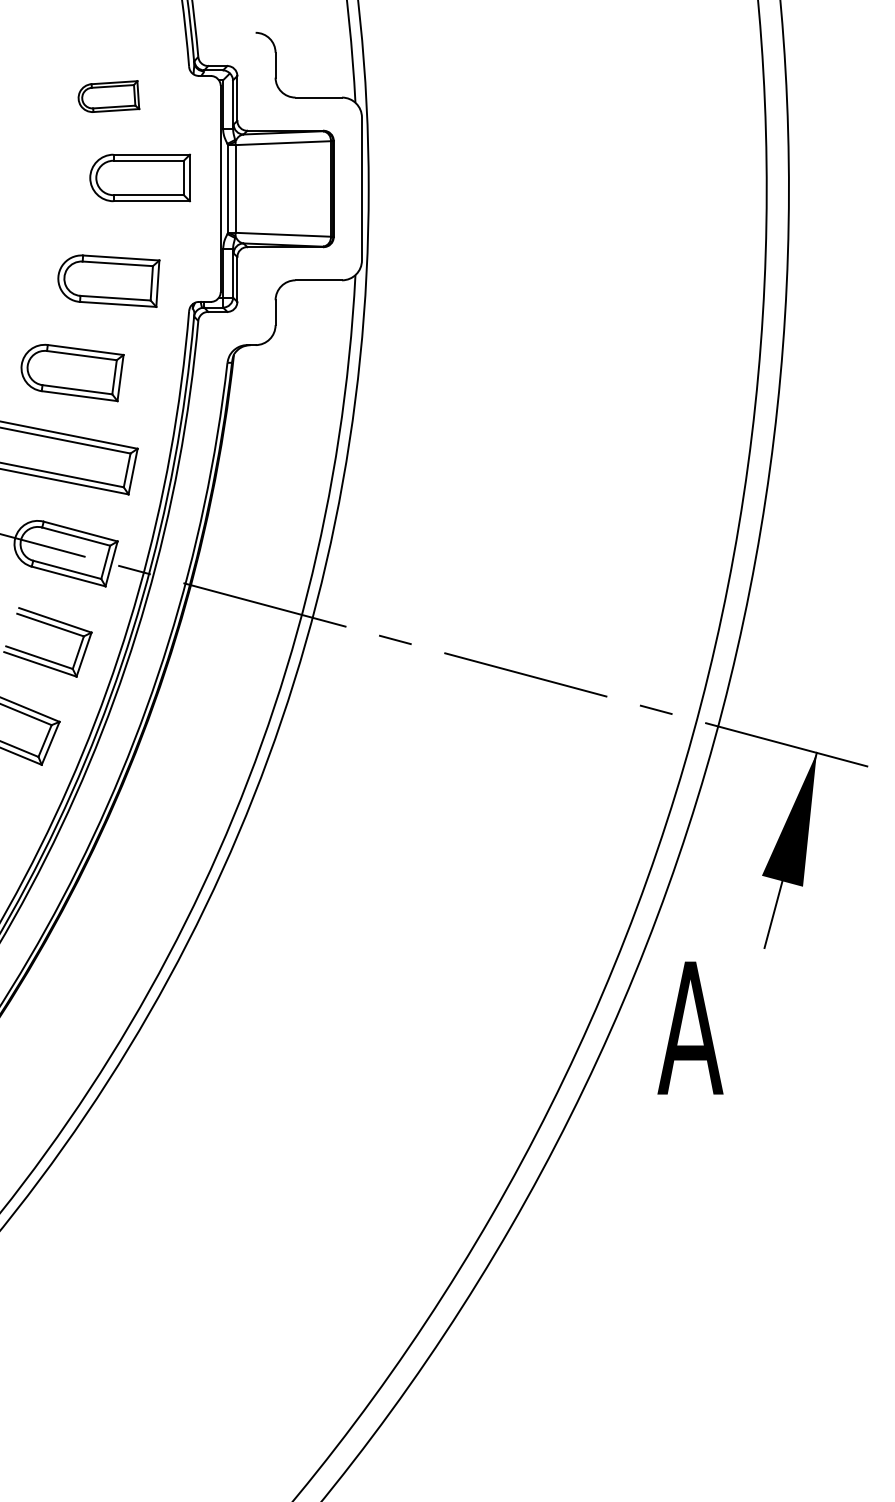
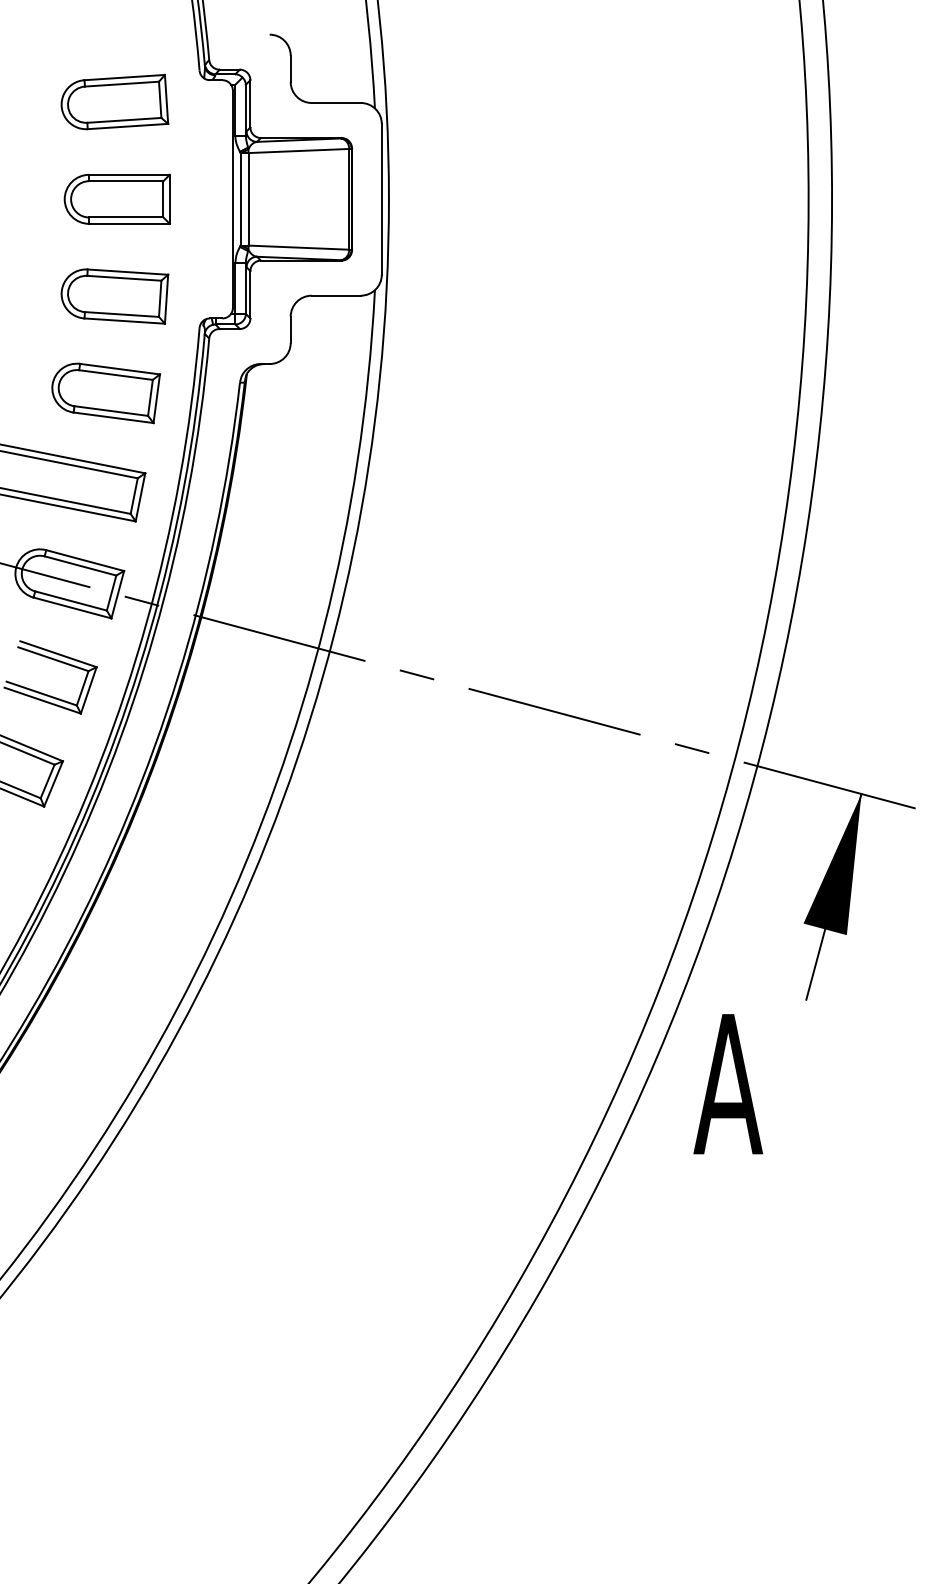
part: (108, 96) -> (114, 101), size x1.67
part: (139, 177) -> (116, 198), moved
part: (72, 372) -> (106, 392), moved

